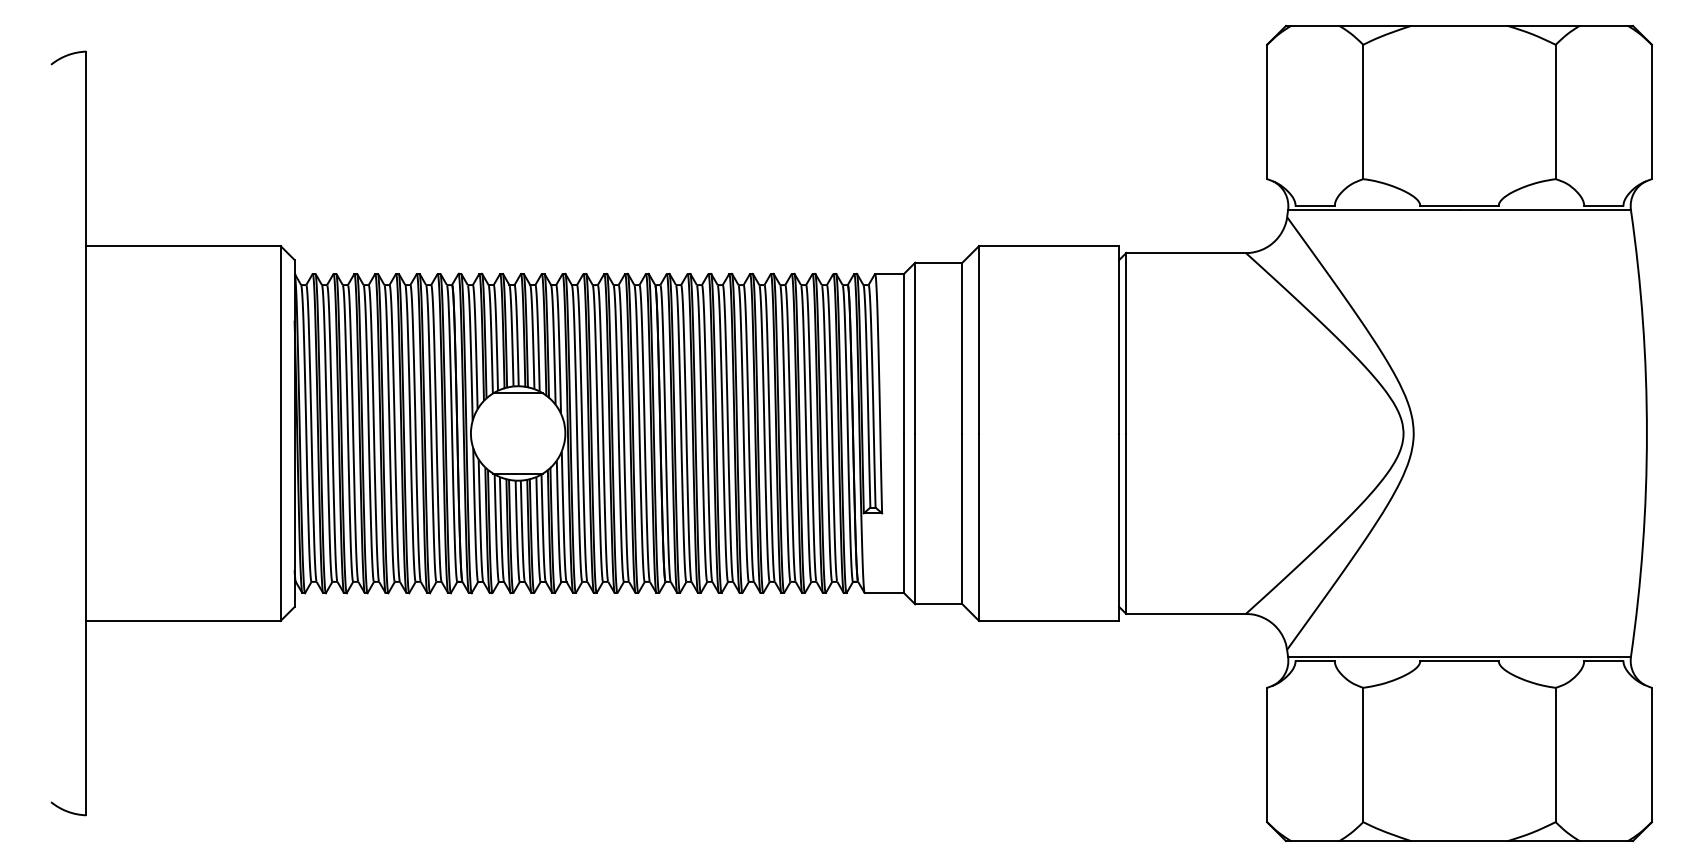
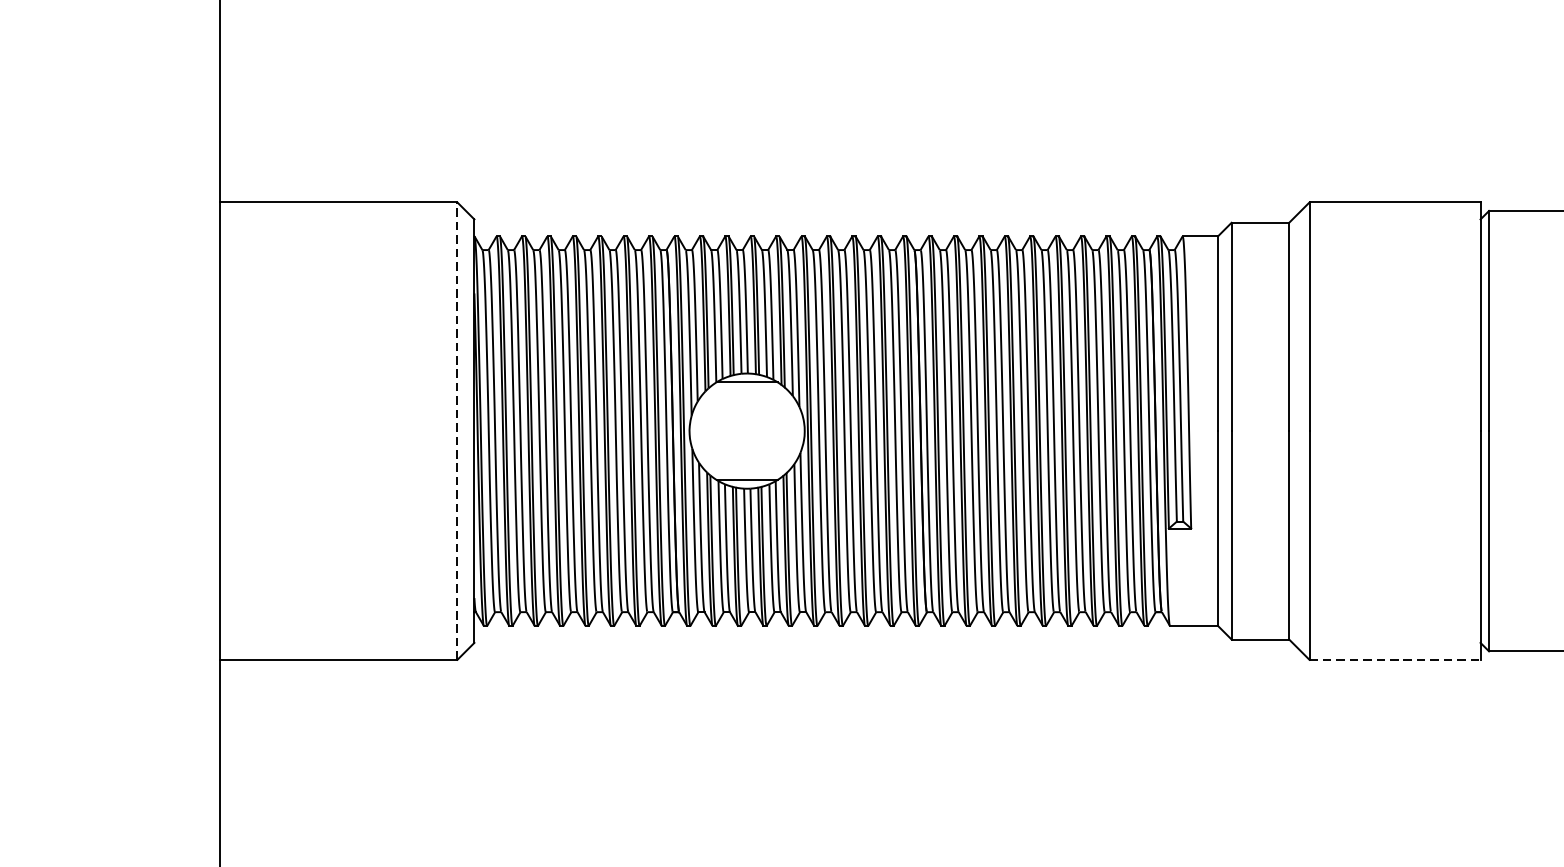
line: (280, 433) -> (457, 431), solid -> dashed
line: (1049, 620) -> (1395, 659), solid -> dashed

